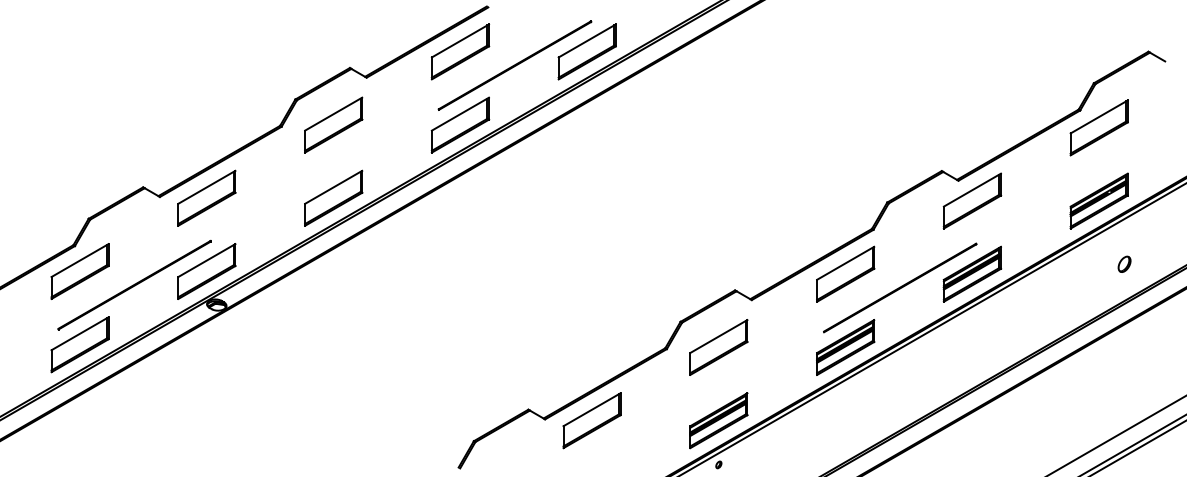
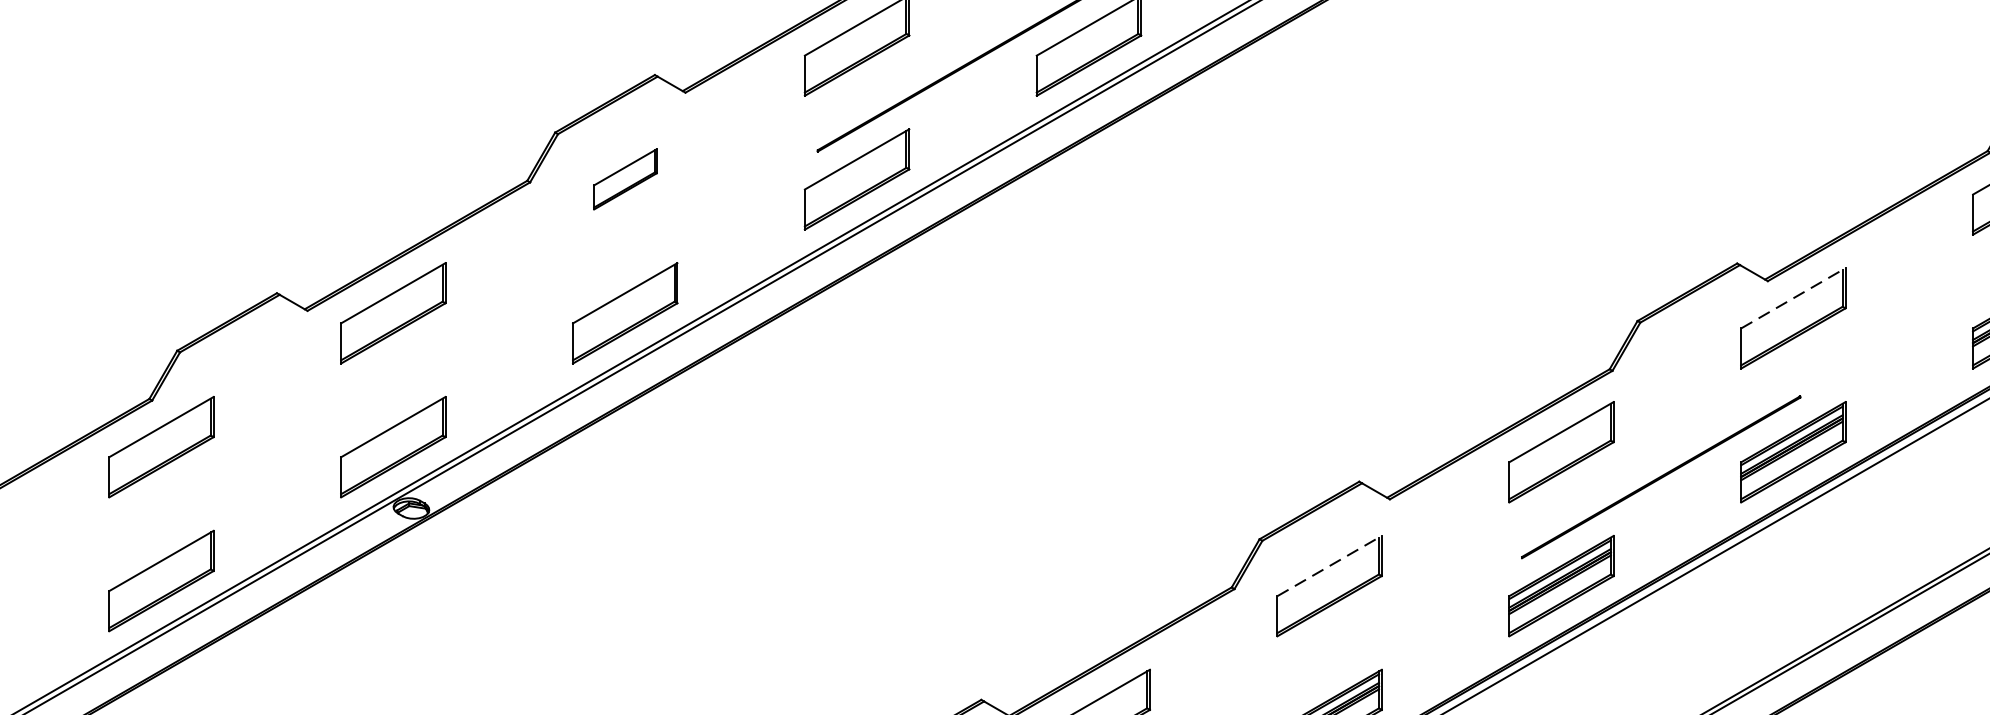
part: (333, 124) -> (624, 178), size x0.6
line: (972, 190) -> (1793, 298), solid -> dashed
line: (134, 285) -> (260, 472), removed
line: (718, 336) -> (1328, 565), solid -> dashed

